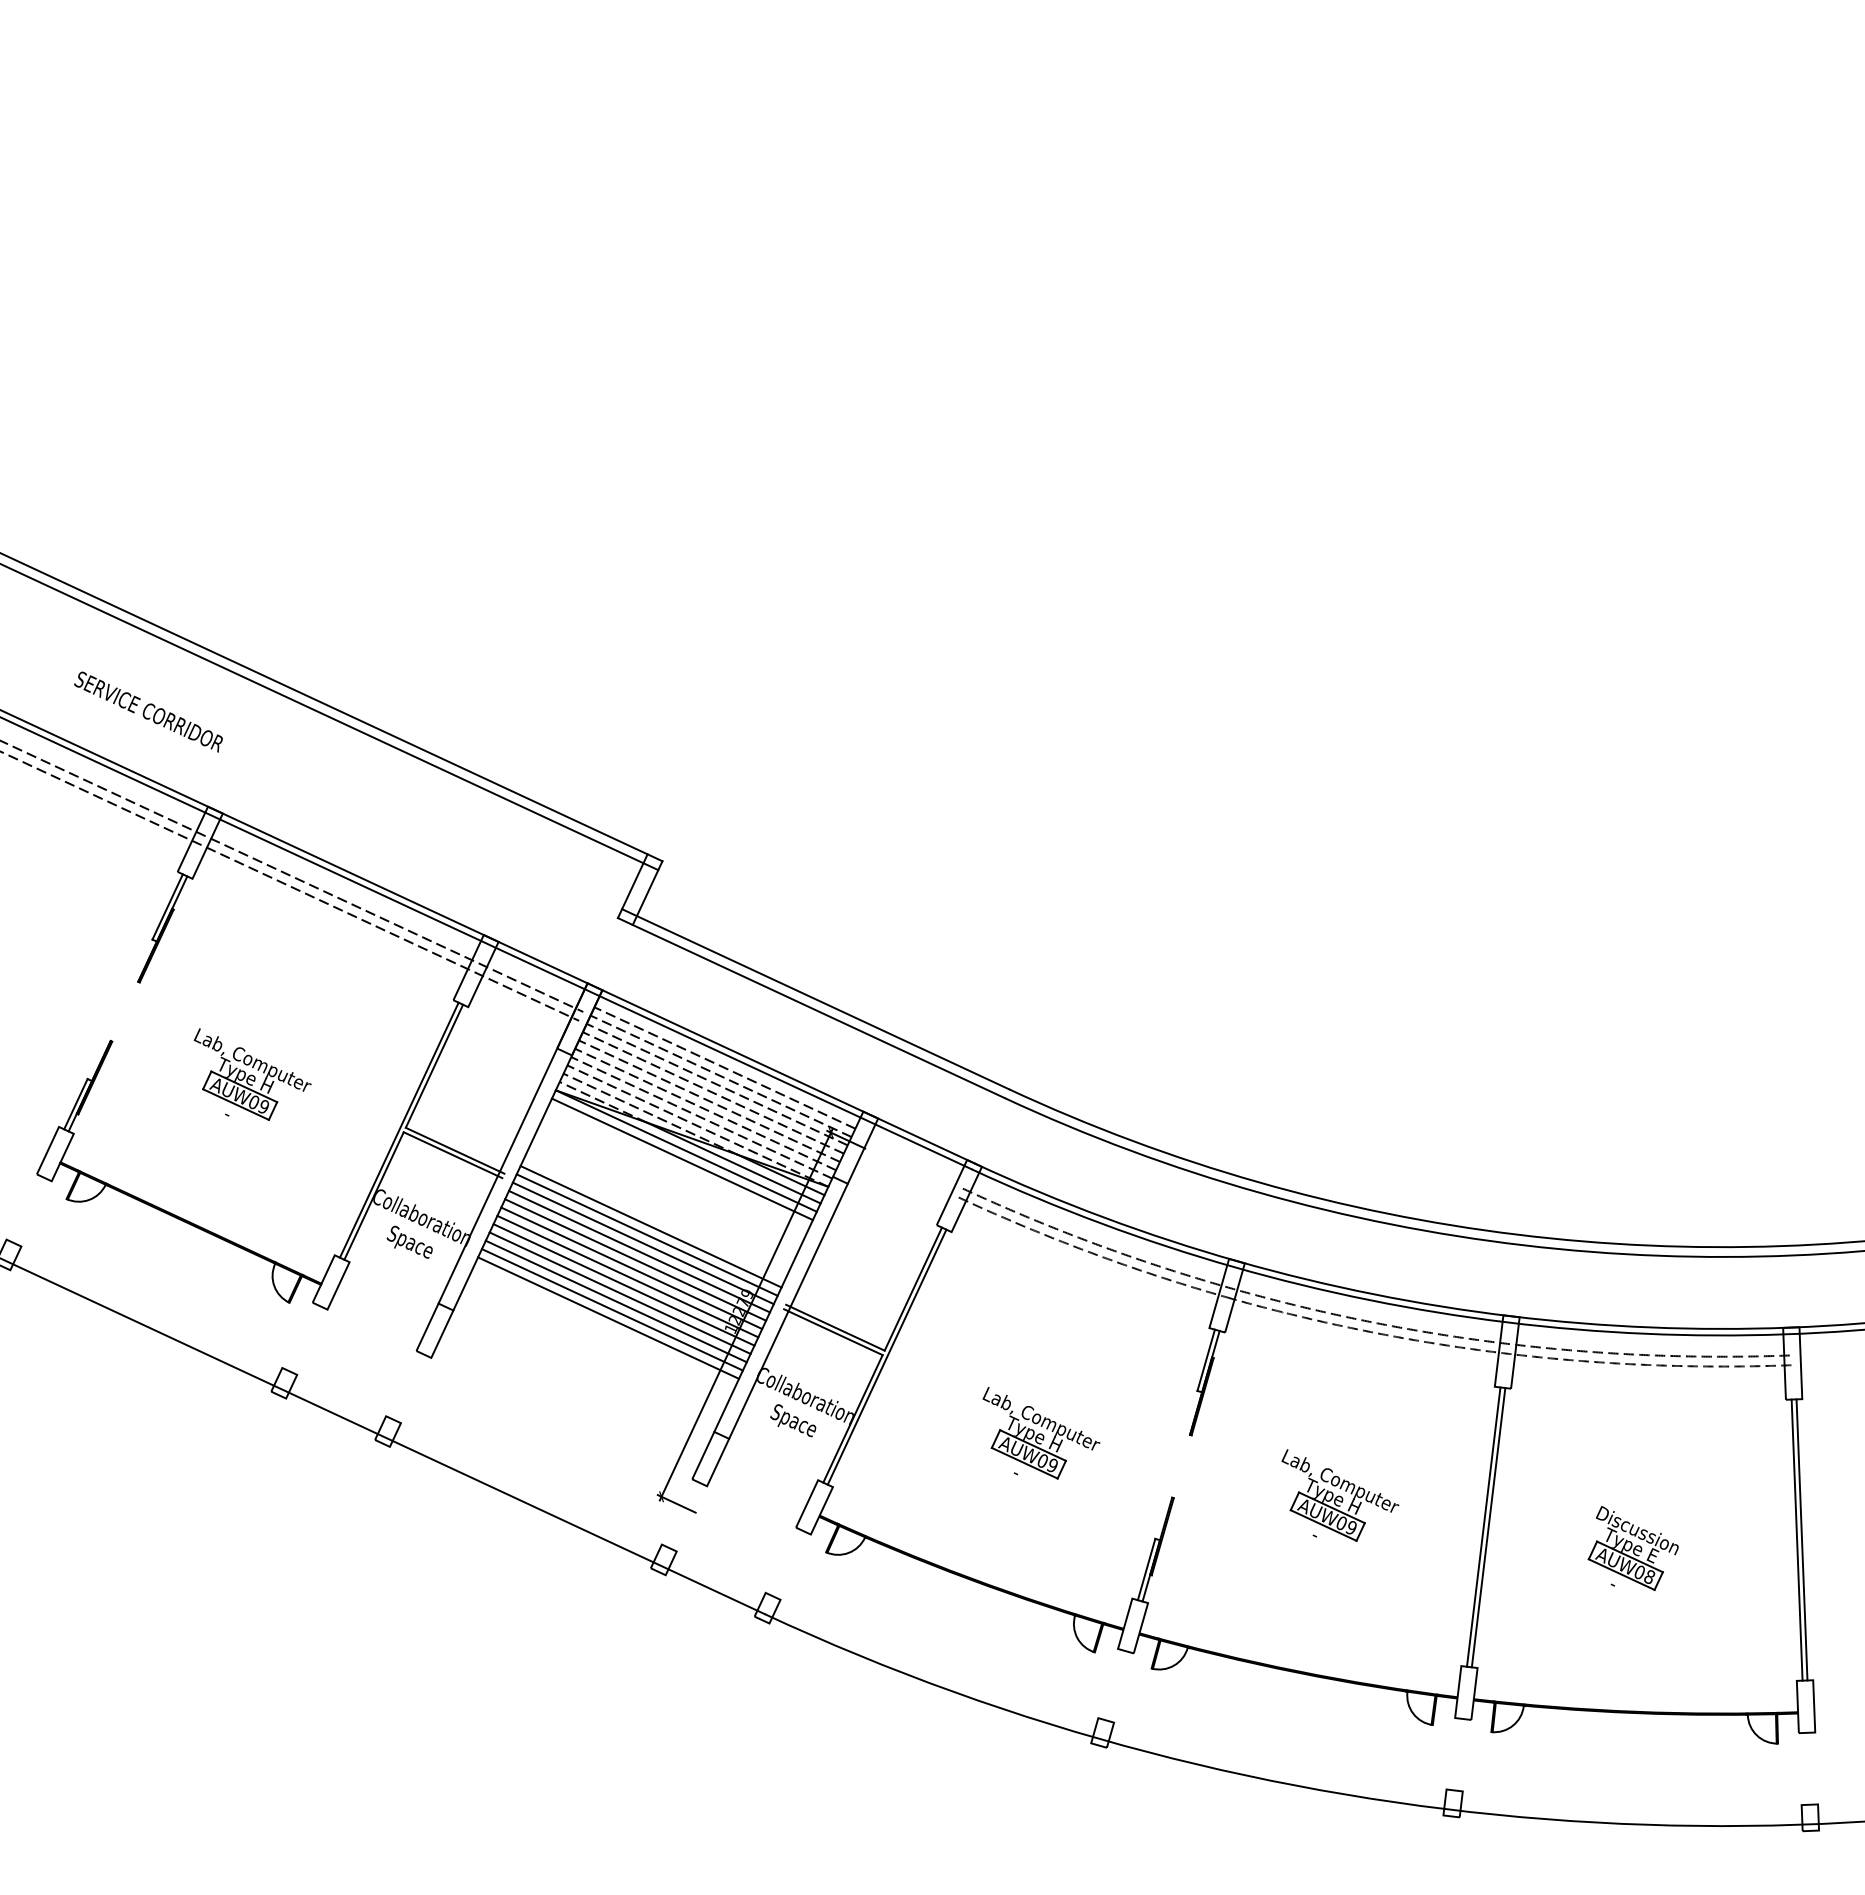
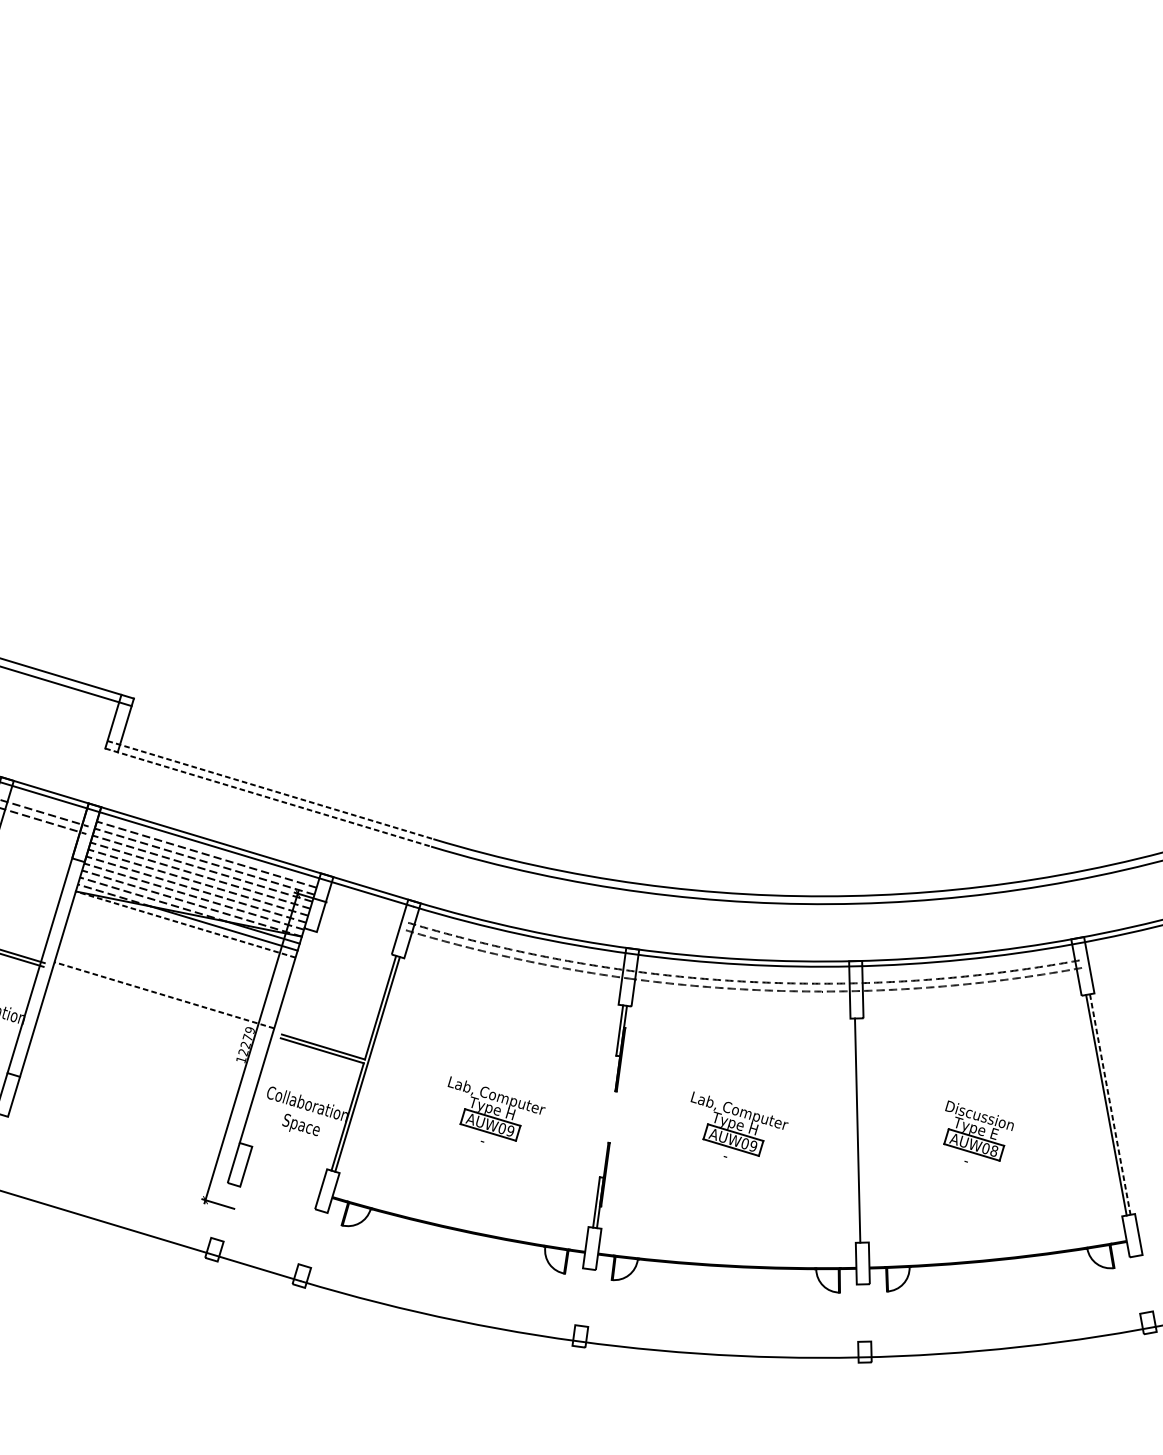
line: (816, 999) -> (271, 790), solid -> dashed
line: (811, 1008) -> (268, 797), solid -> dashed
line: (686, 1151) -> (185, 924), solid -> dashed
line: (681, 1159) -> (182, 931), removed
line: (650, 1226) -> (166, 988), removed
line: (647, 1235) -> (164, 995), solid -> dashed
line: (642, 1243) -> (161, 1002), removed
line: (639, 1251) -> (160, 1009), removed
line: (635, 1259) -> (157, 1015), removed
line: (631, 1268) -> (155, 1023), removed
line: (627, 1276) -> (153, 1030), removed
line: (623, 1284) -> (151, 1037), removed
line: (619, 1292) -> (149, 1043), removed
line: (615, 1301) -> (146, 1051), removed
line: (611, 1309) -> (144, 1058), removed
line: (788, 1310) -> (284, 1038), removed
line: (608, 1317) -> (143, 1064), removed
line: (1488, 1527) -> (861, 1130), removed
line: (1802, 1539) -> (1110, 1104), solid -> dashed

